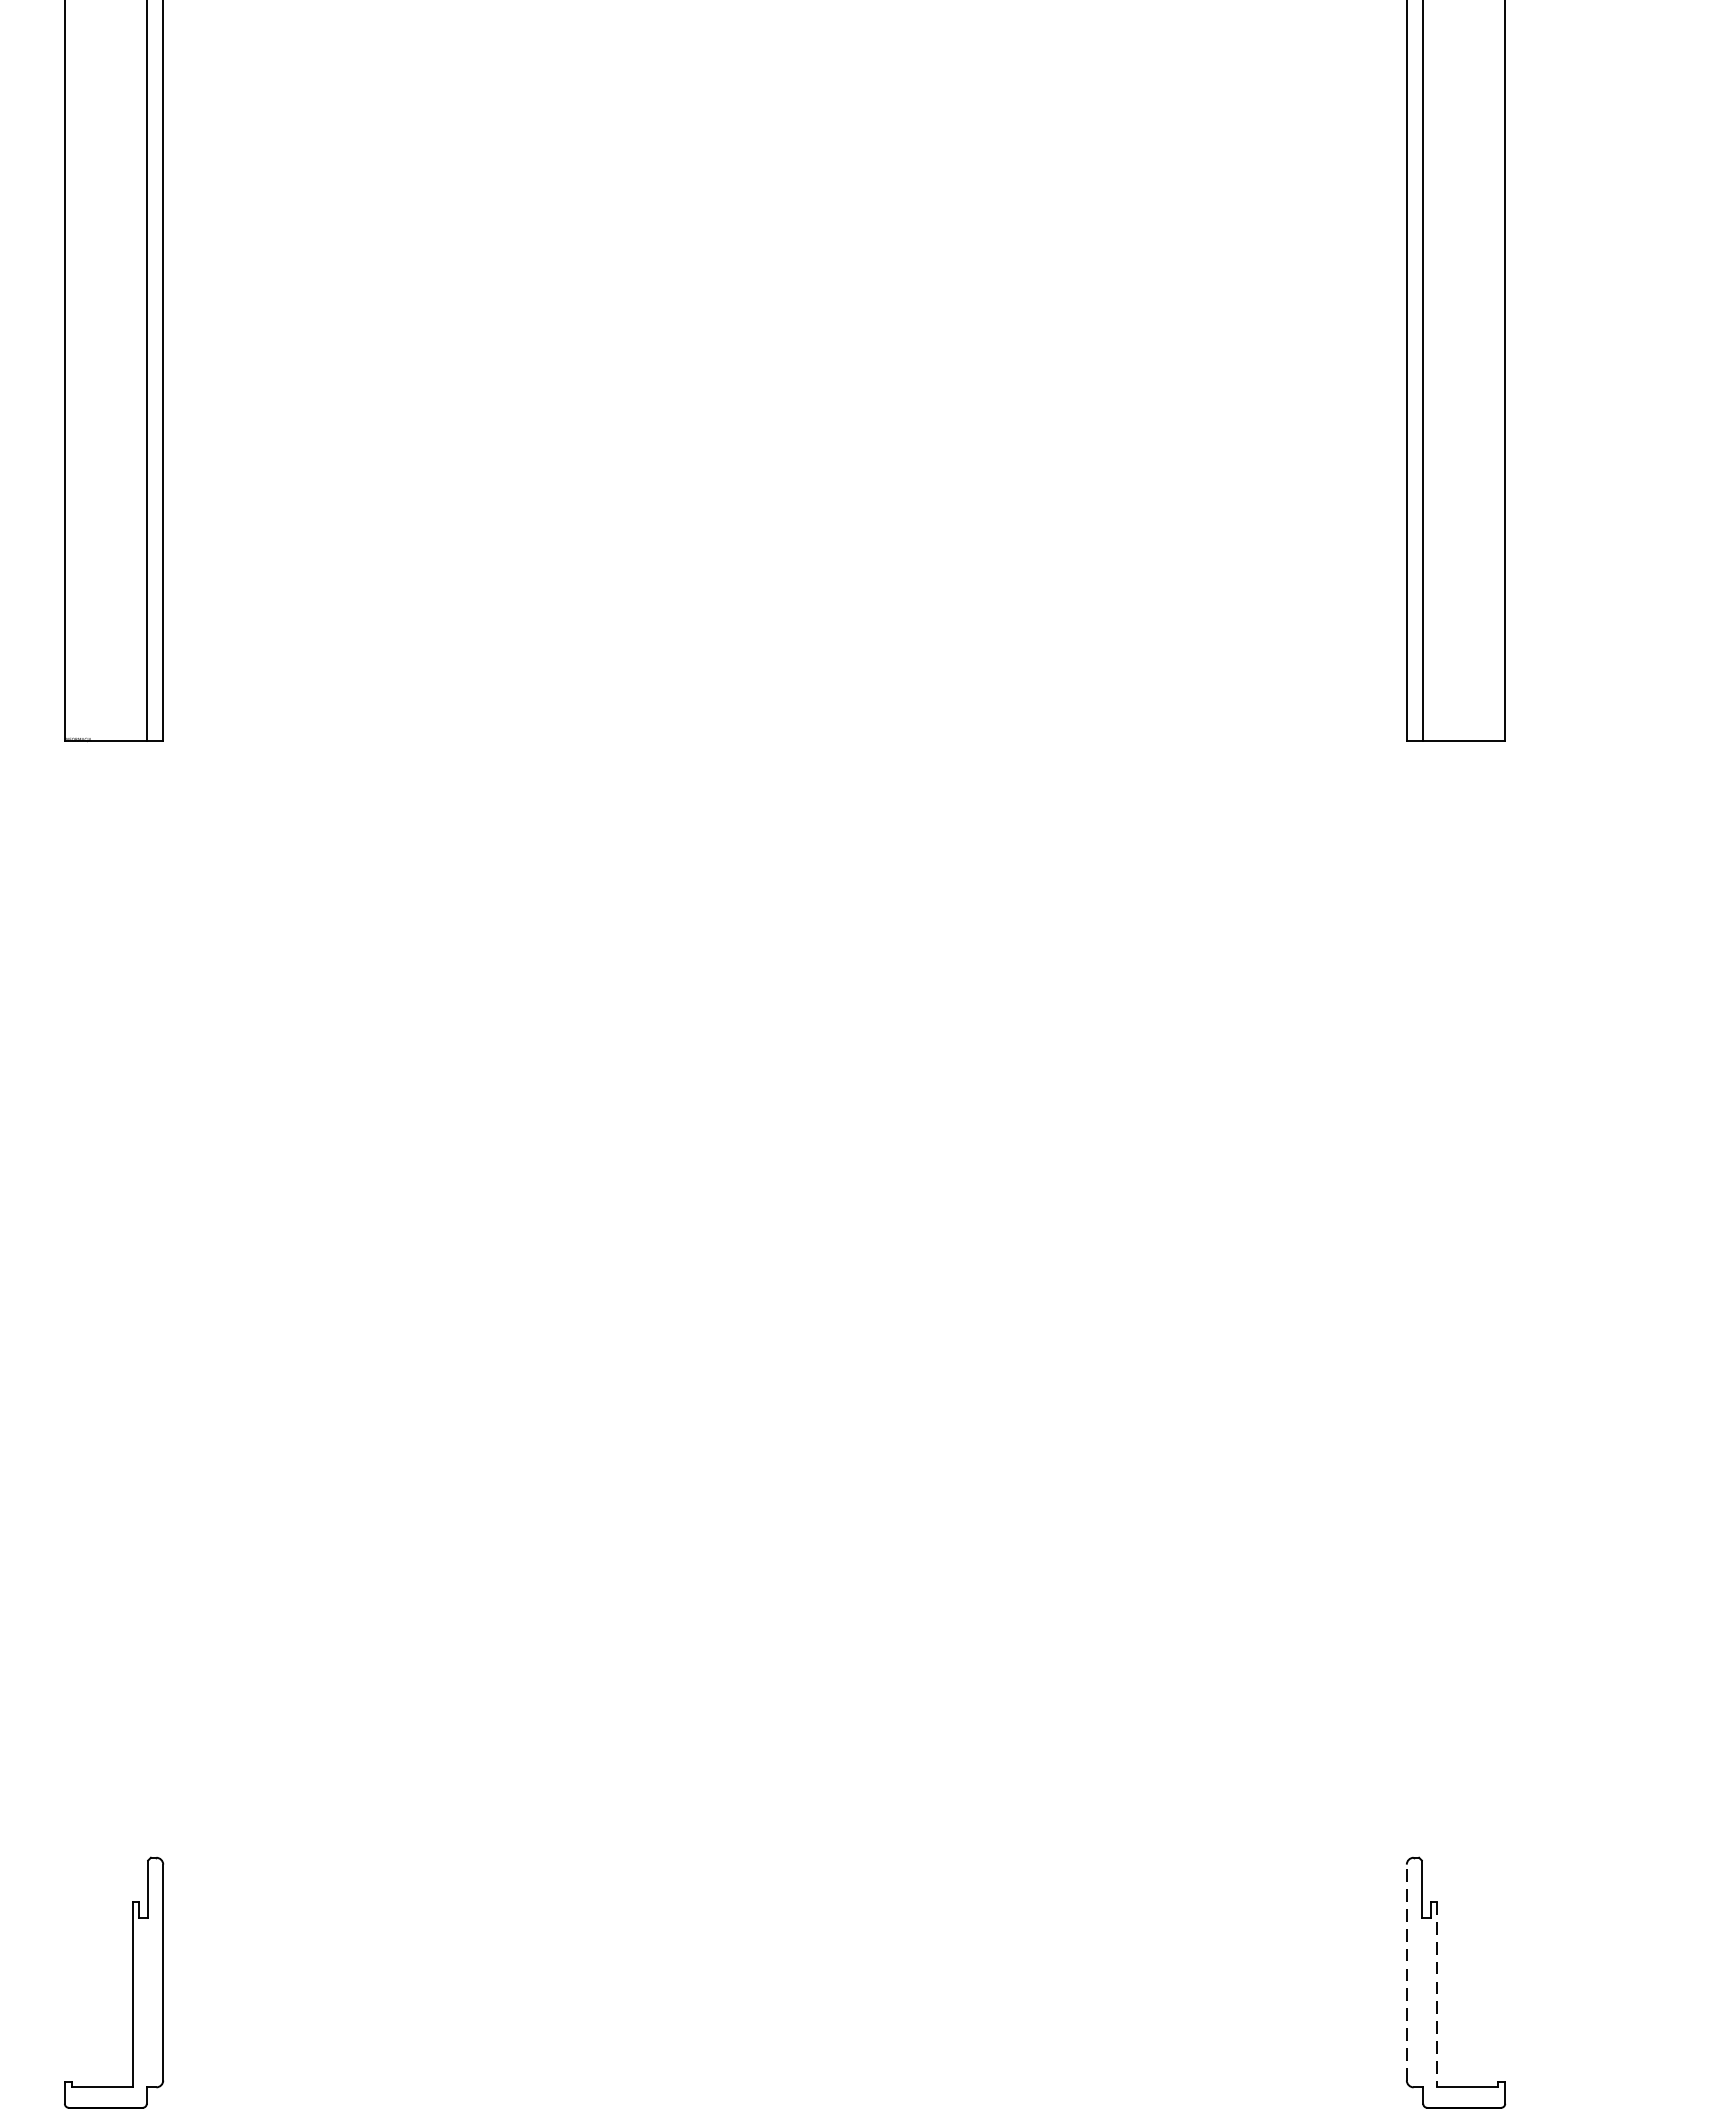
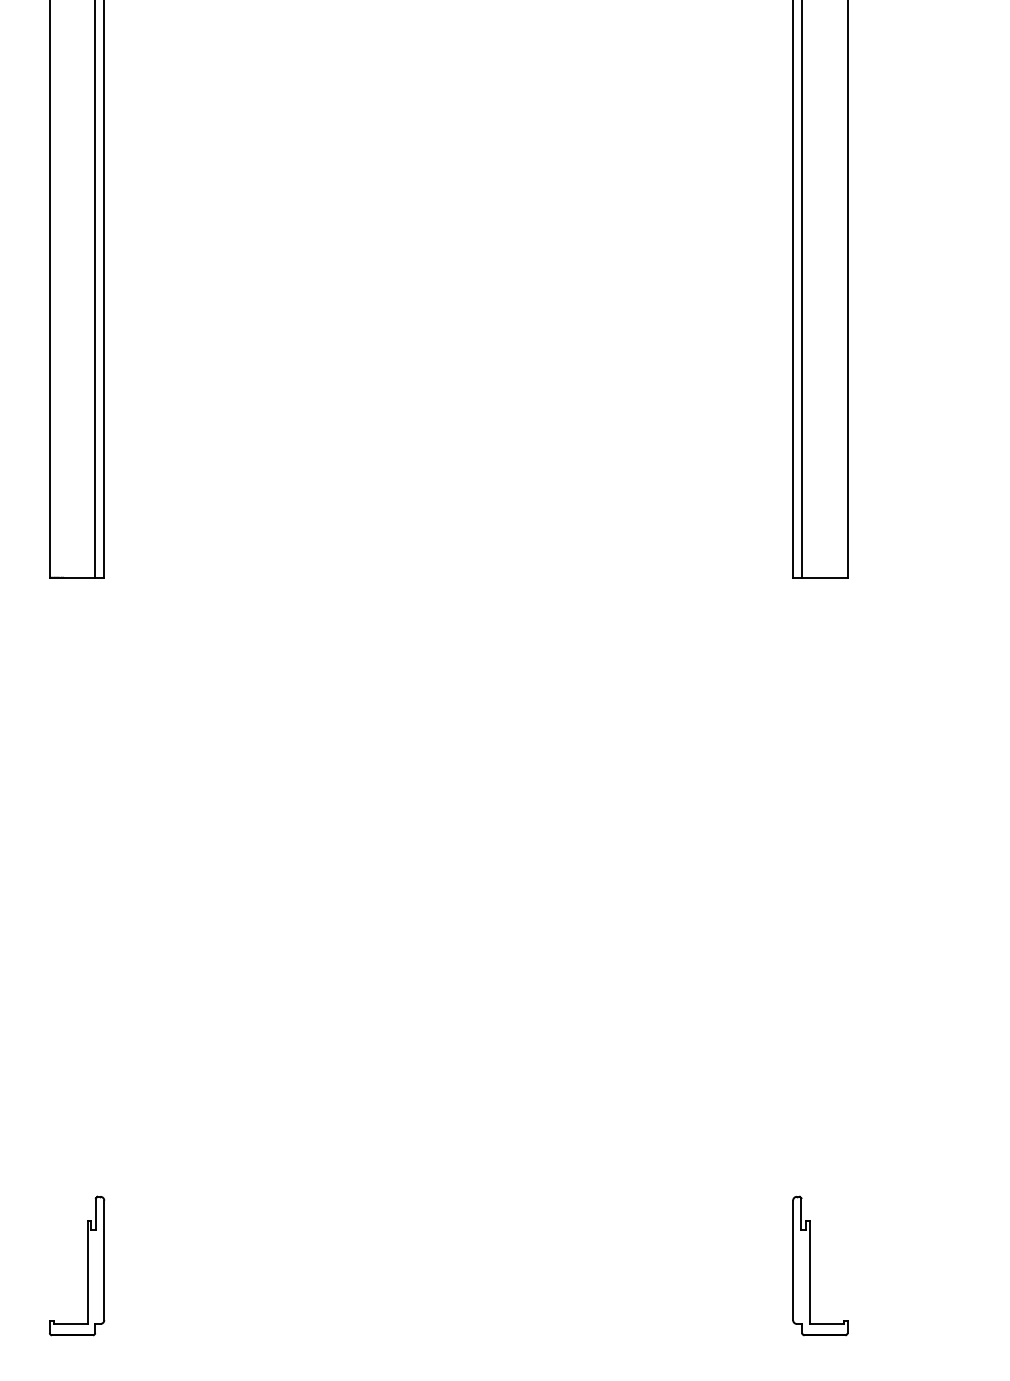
line: (1407, 1972) -> (793, 1260), dashed -> solid
line: (1436, 1996) -> (809, 1273), dashed -> solid

